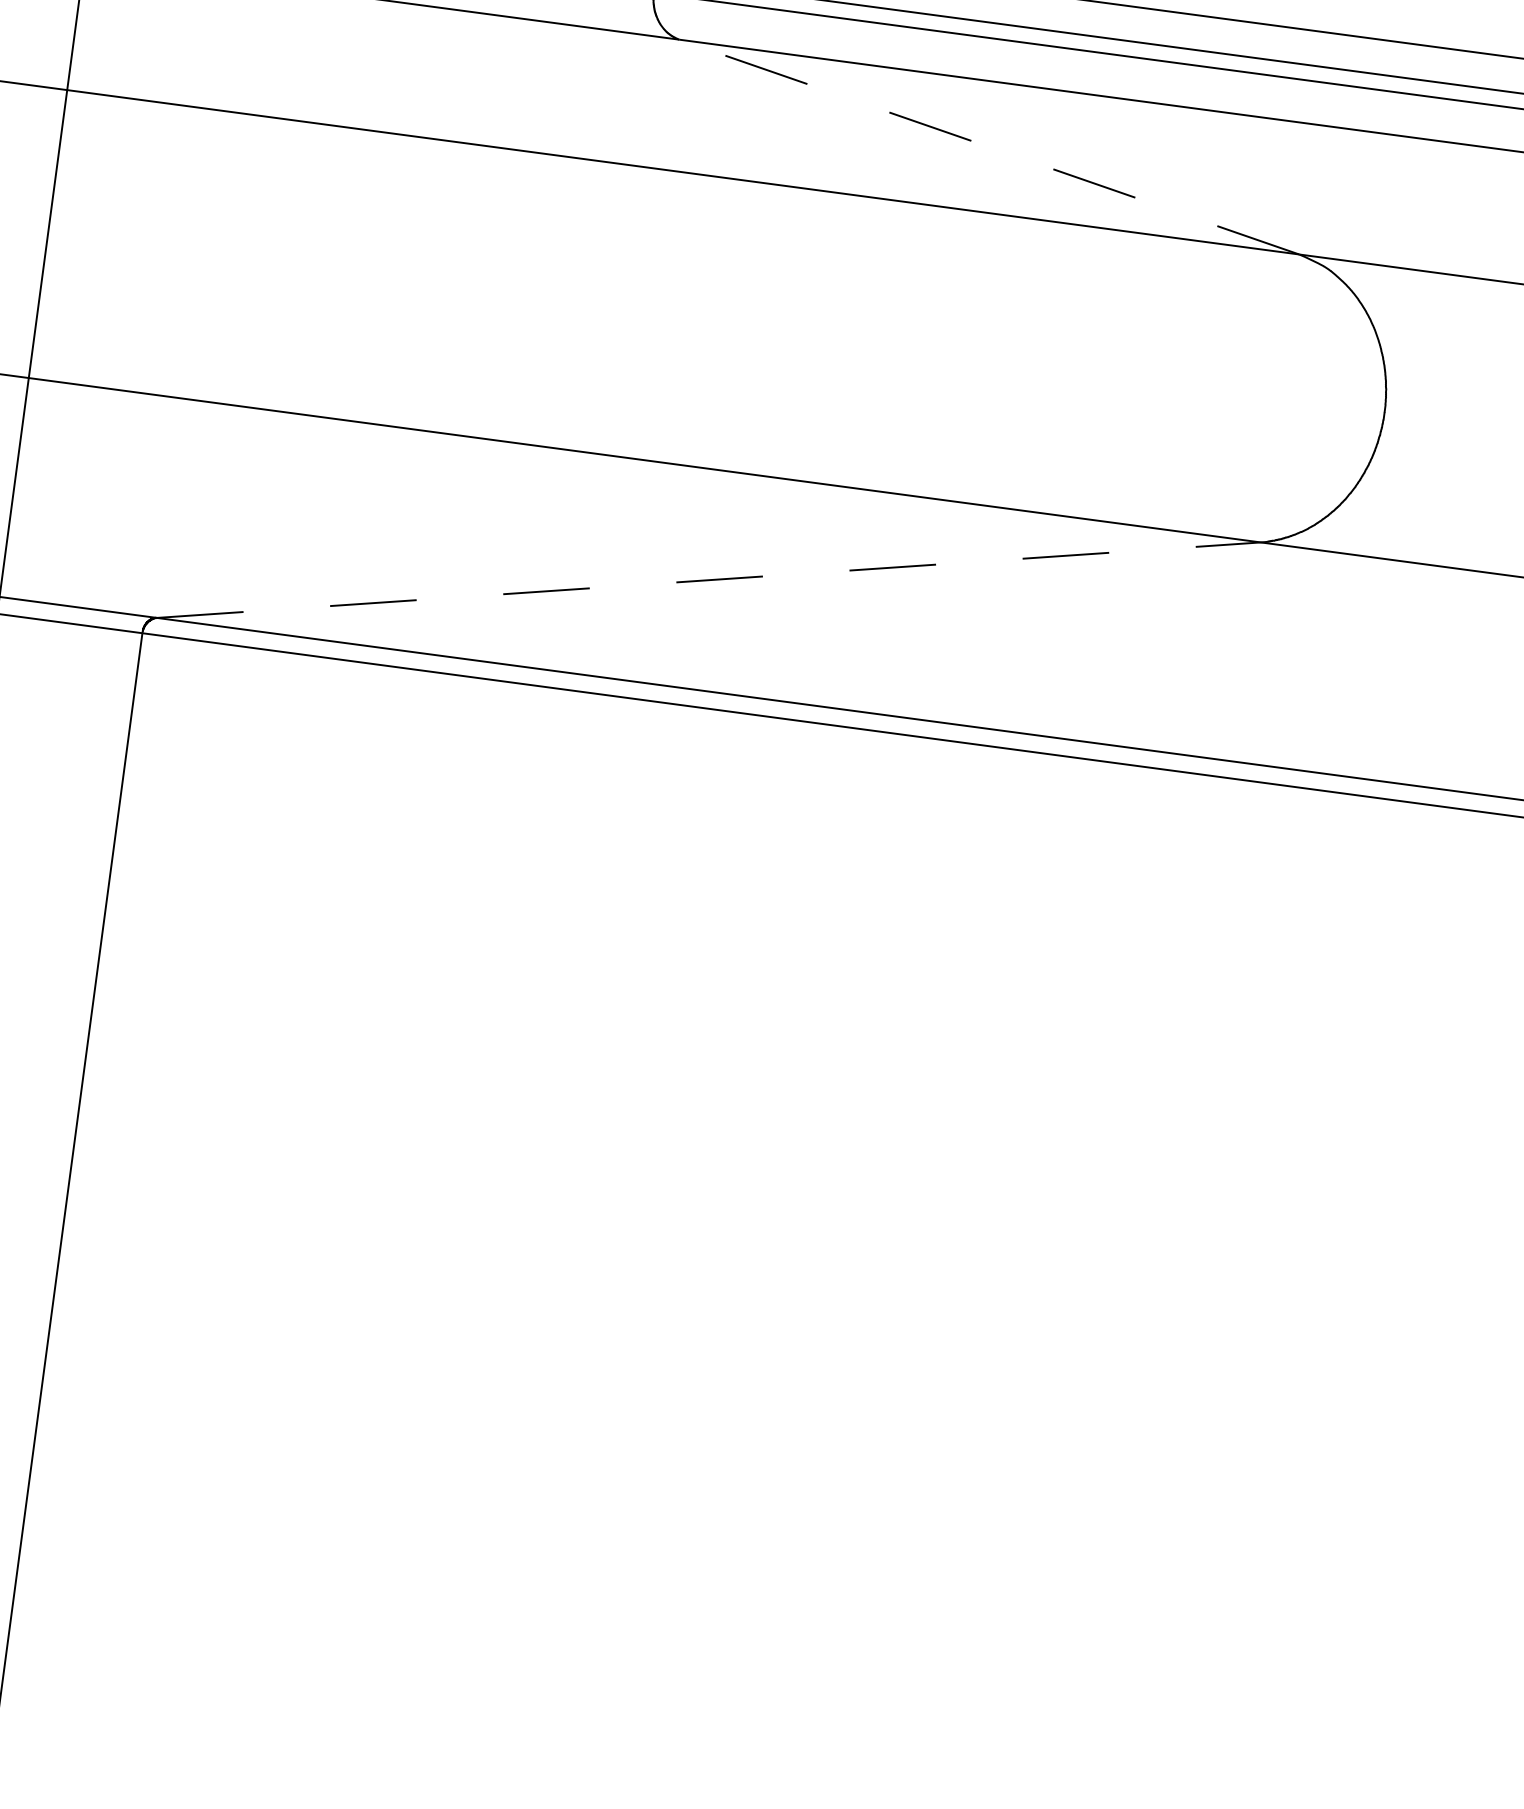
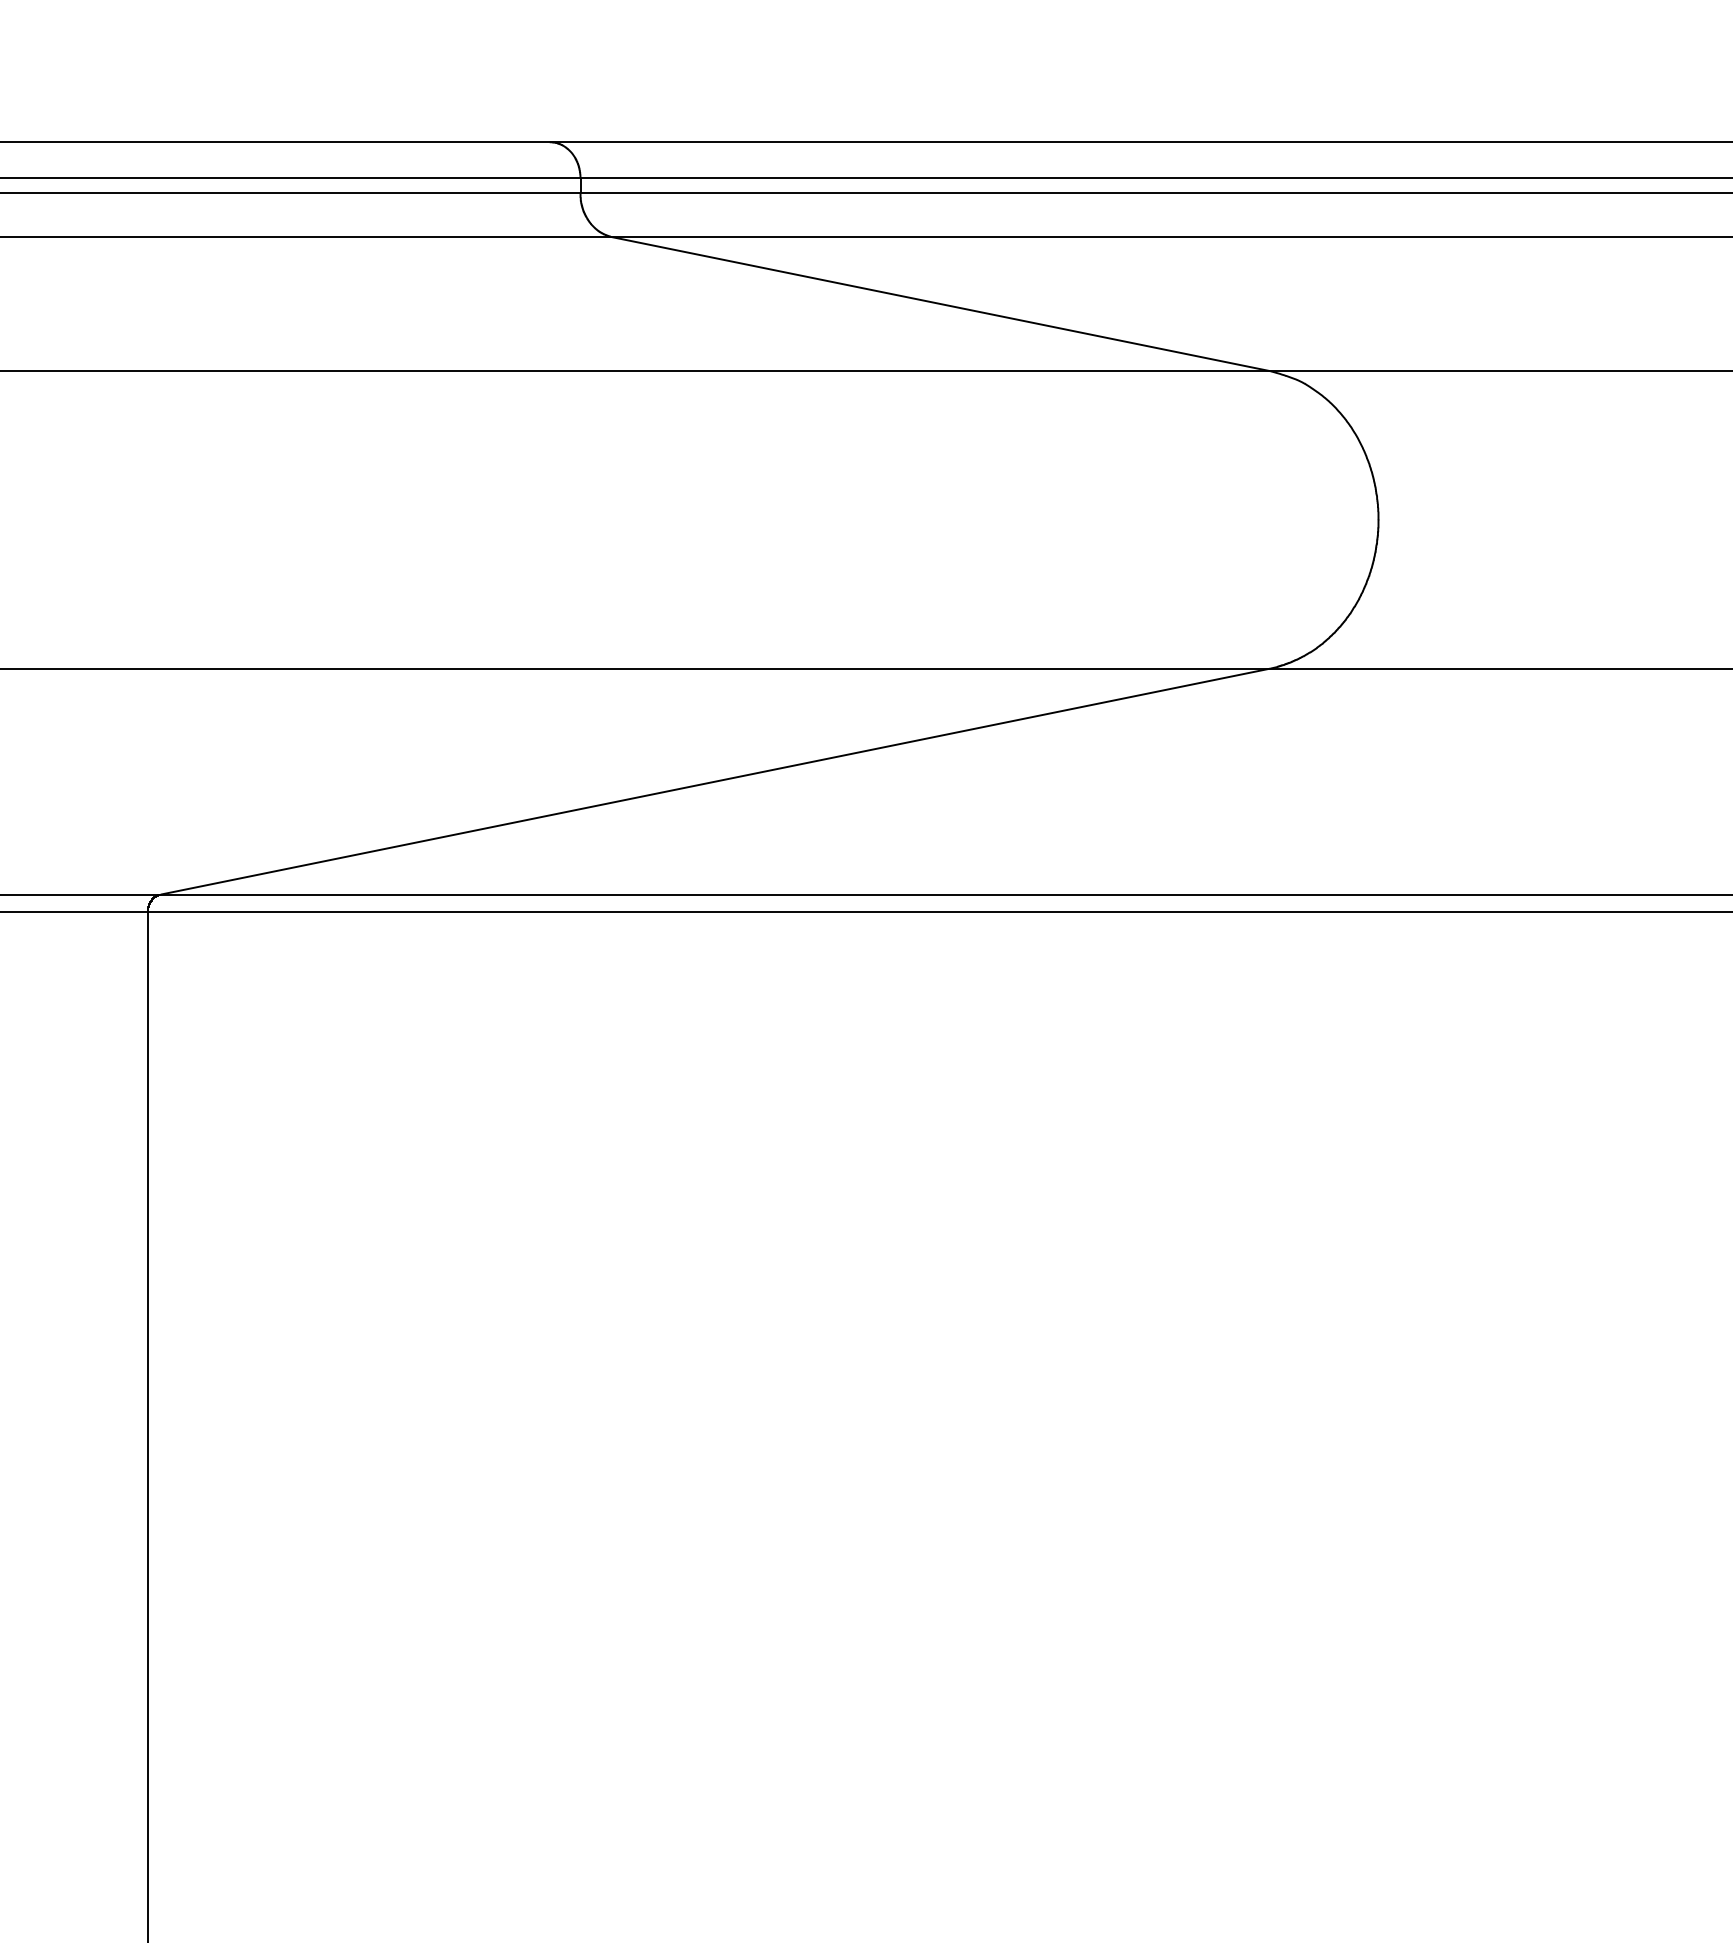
line: (989, 147) -> (941, 304), dashed -> solid
line: (709, 580) -> (716, 781), dashed -> solid

